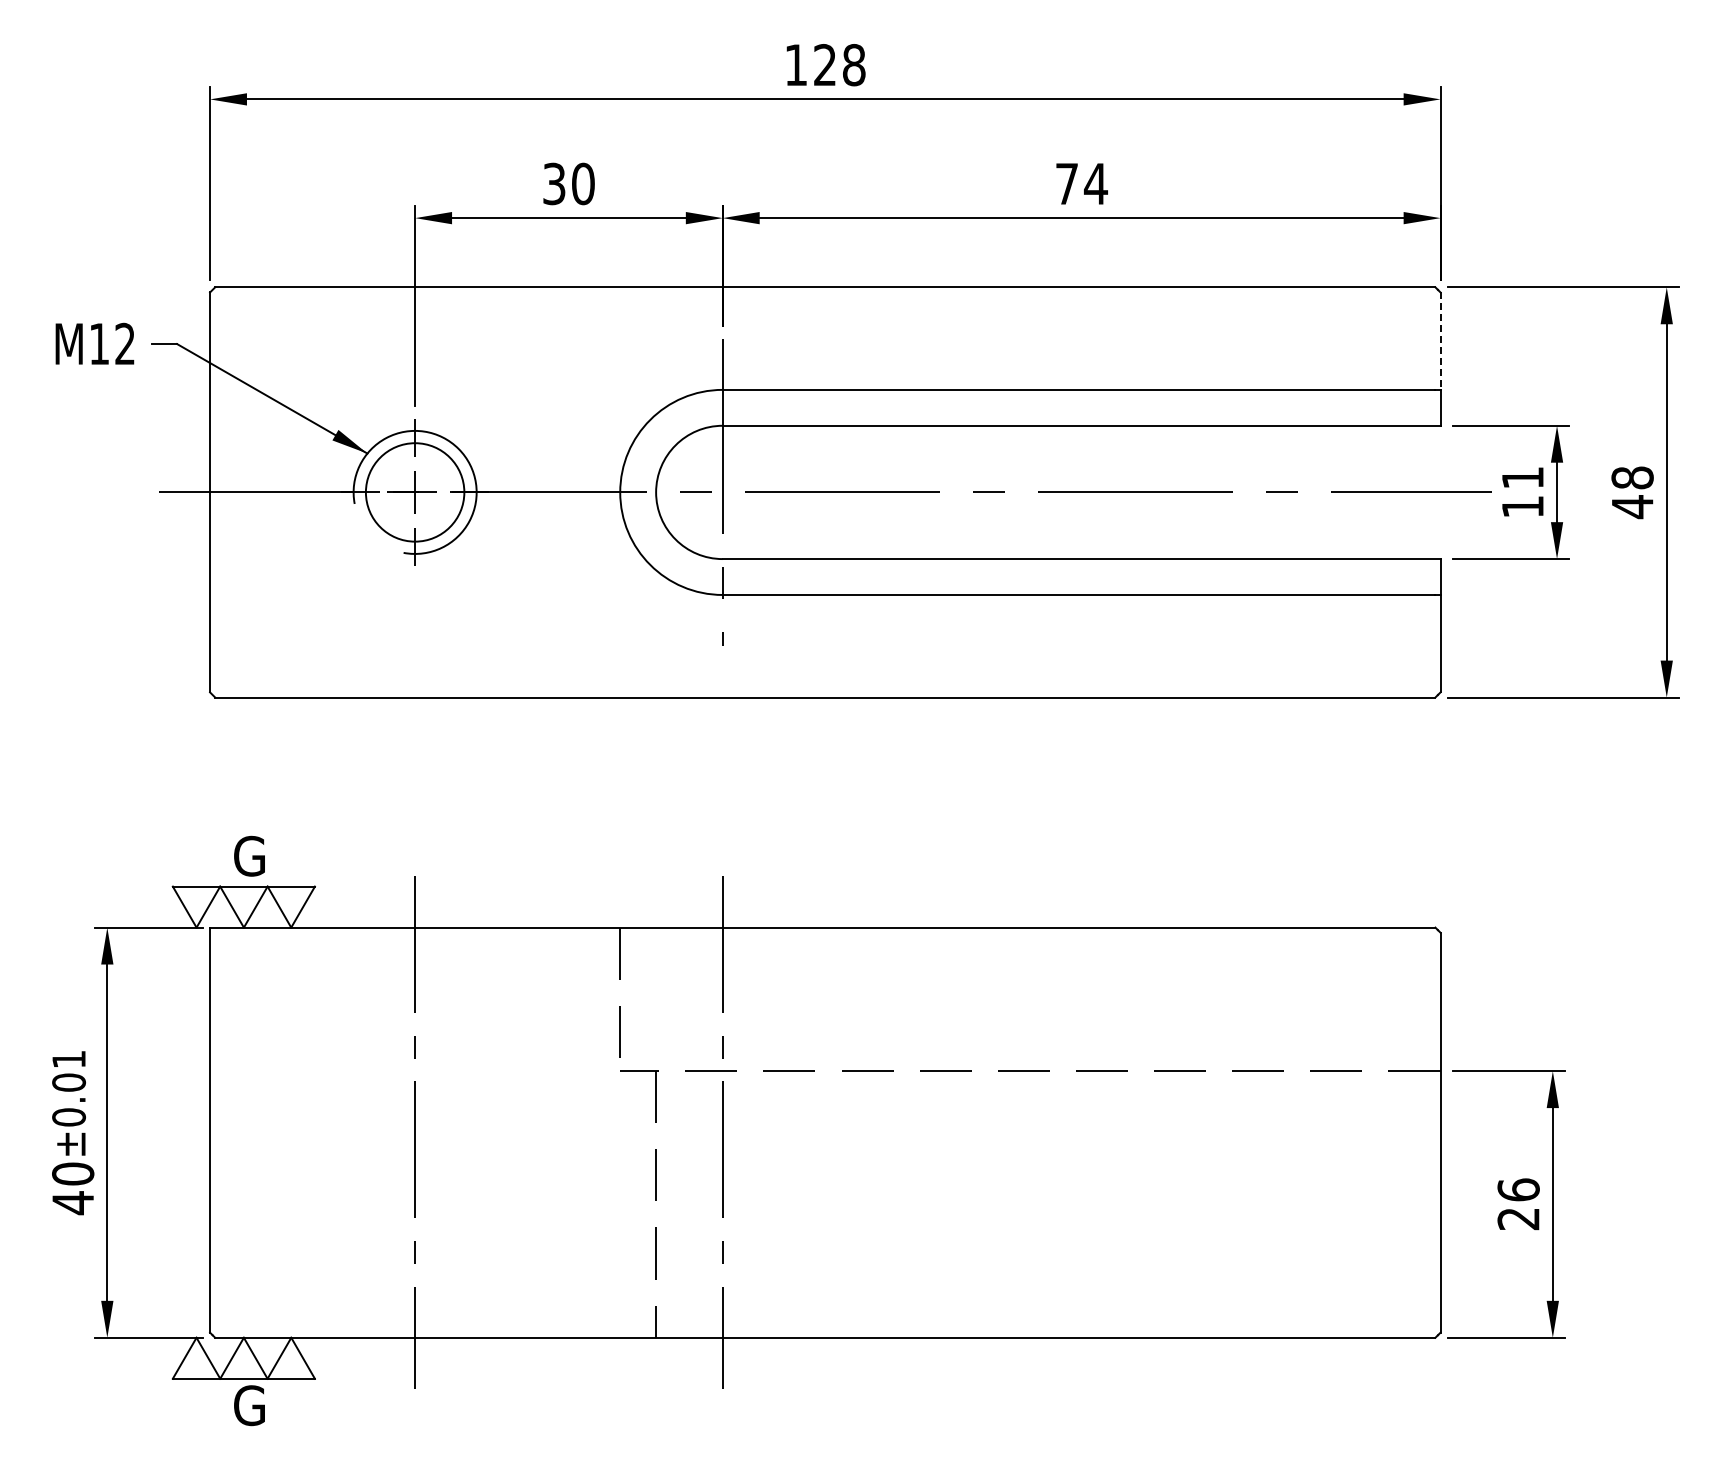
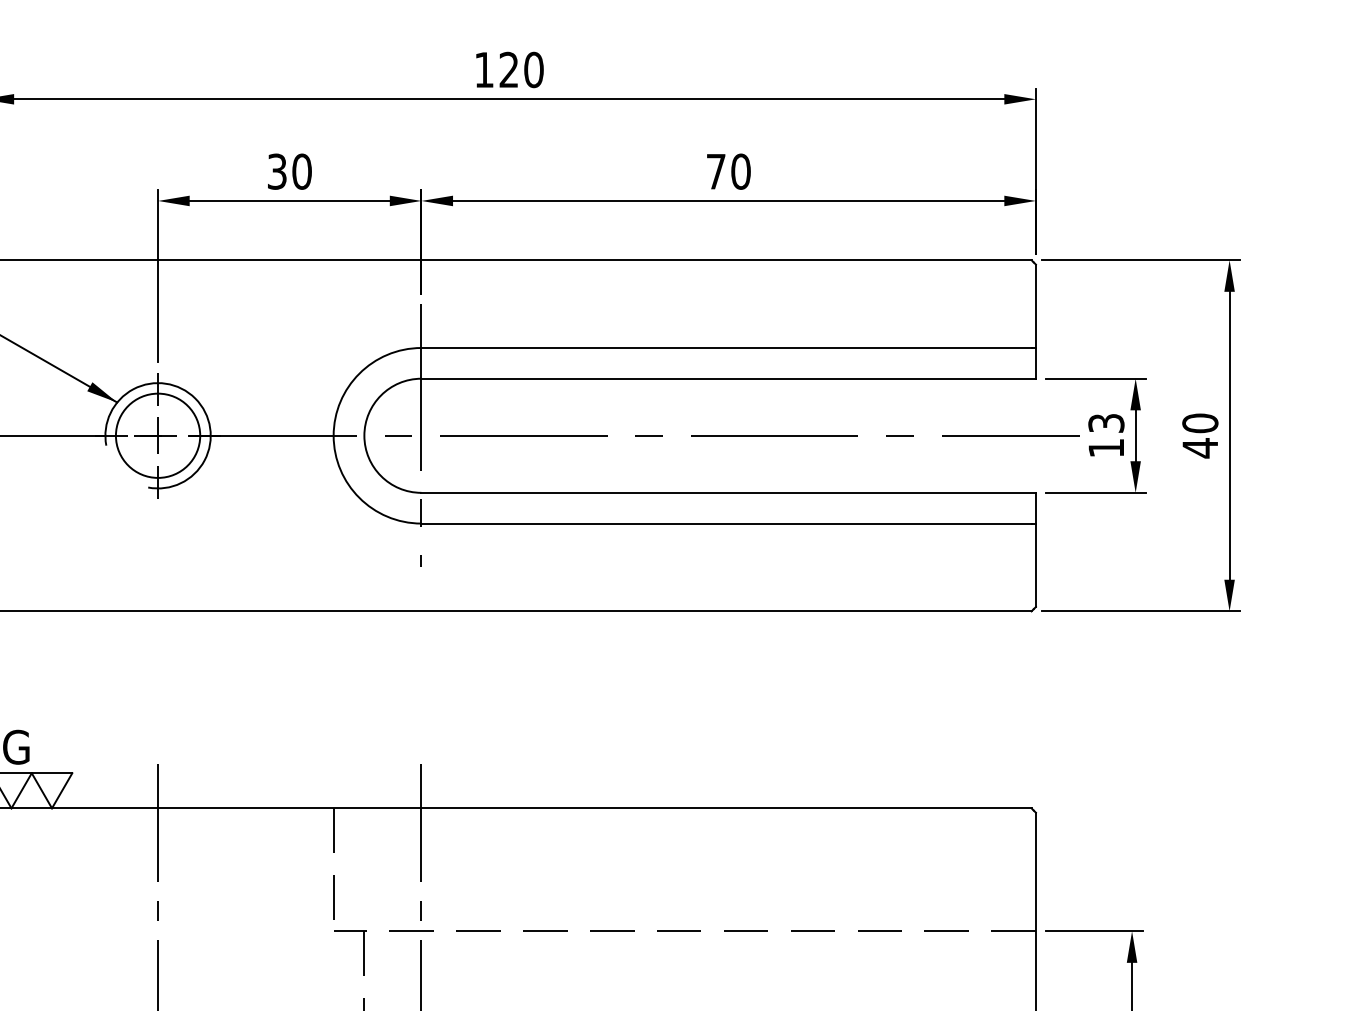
text: (853, 65) -> (533, 70), 128 -> 120
text: (1095, 183) -> (740, 171), 74 -> 70
line: (1440, 341) -> (1035, 306), dashed -> solid
text: (1522, 477) -> (1106, 423), 11 -> 13
text: (1632, 477) -> (1200, 423), 48 -> 40

